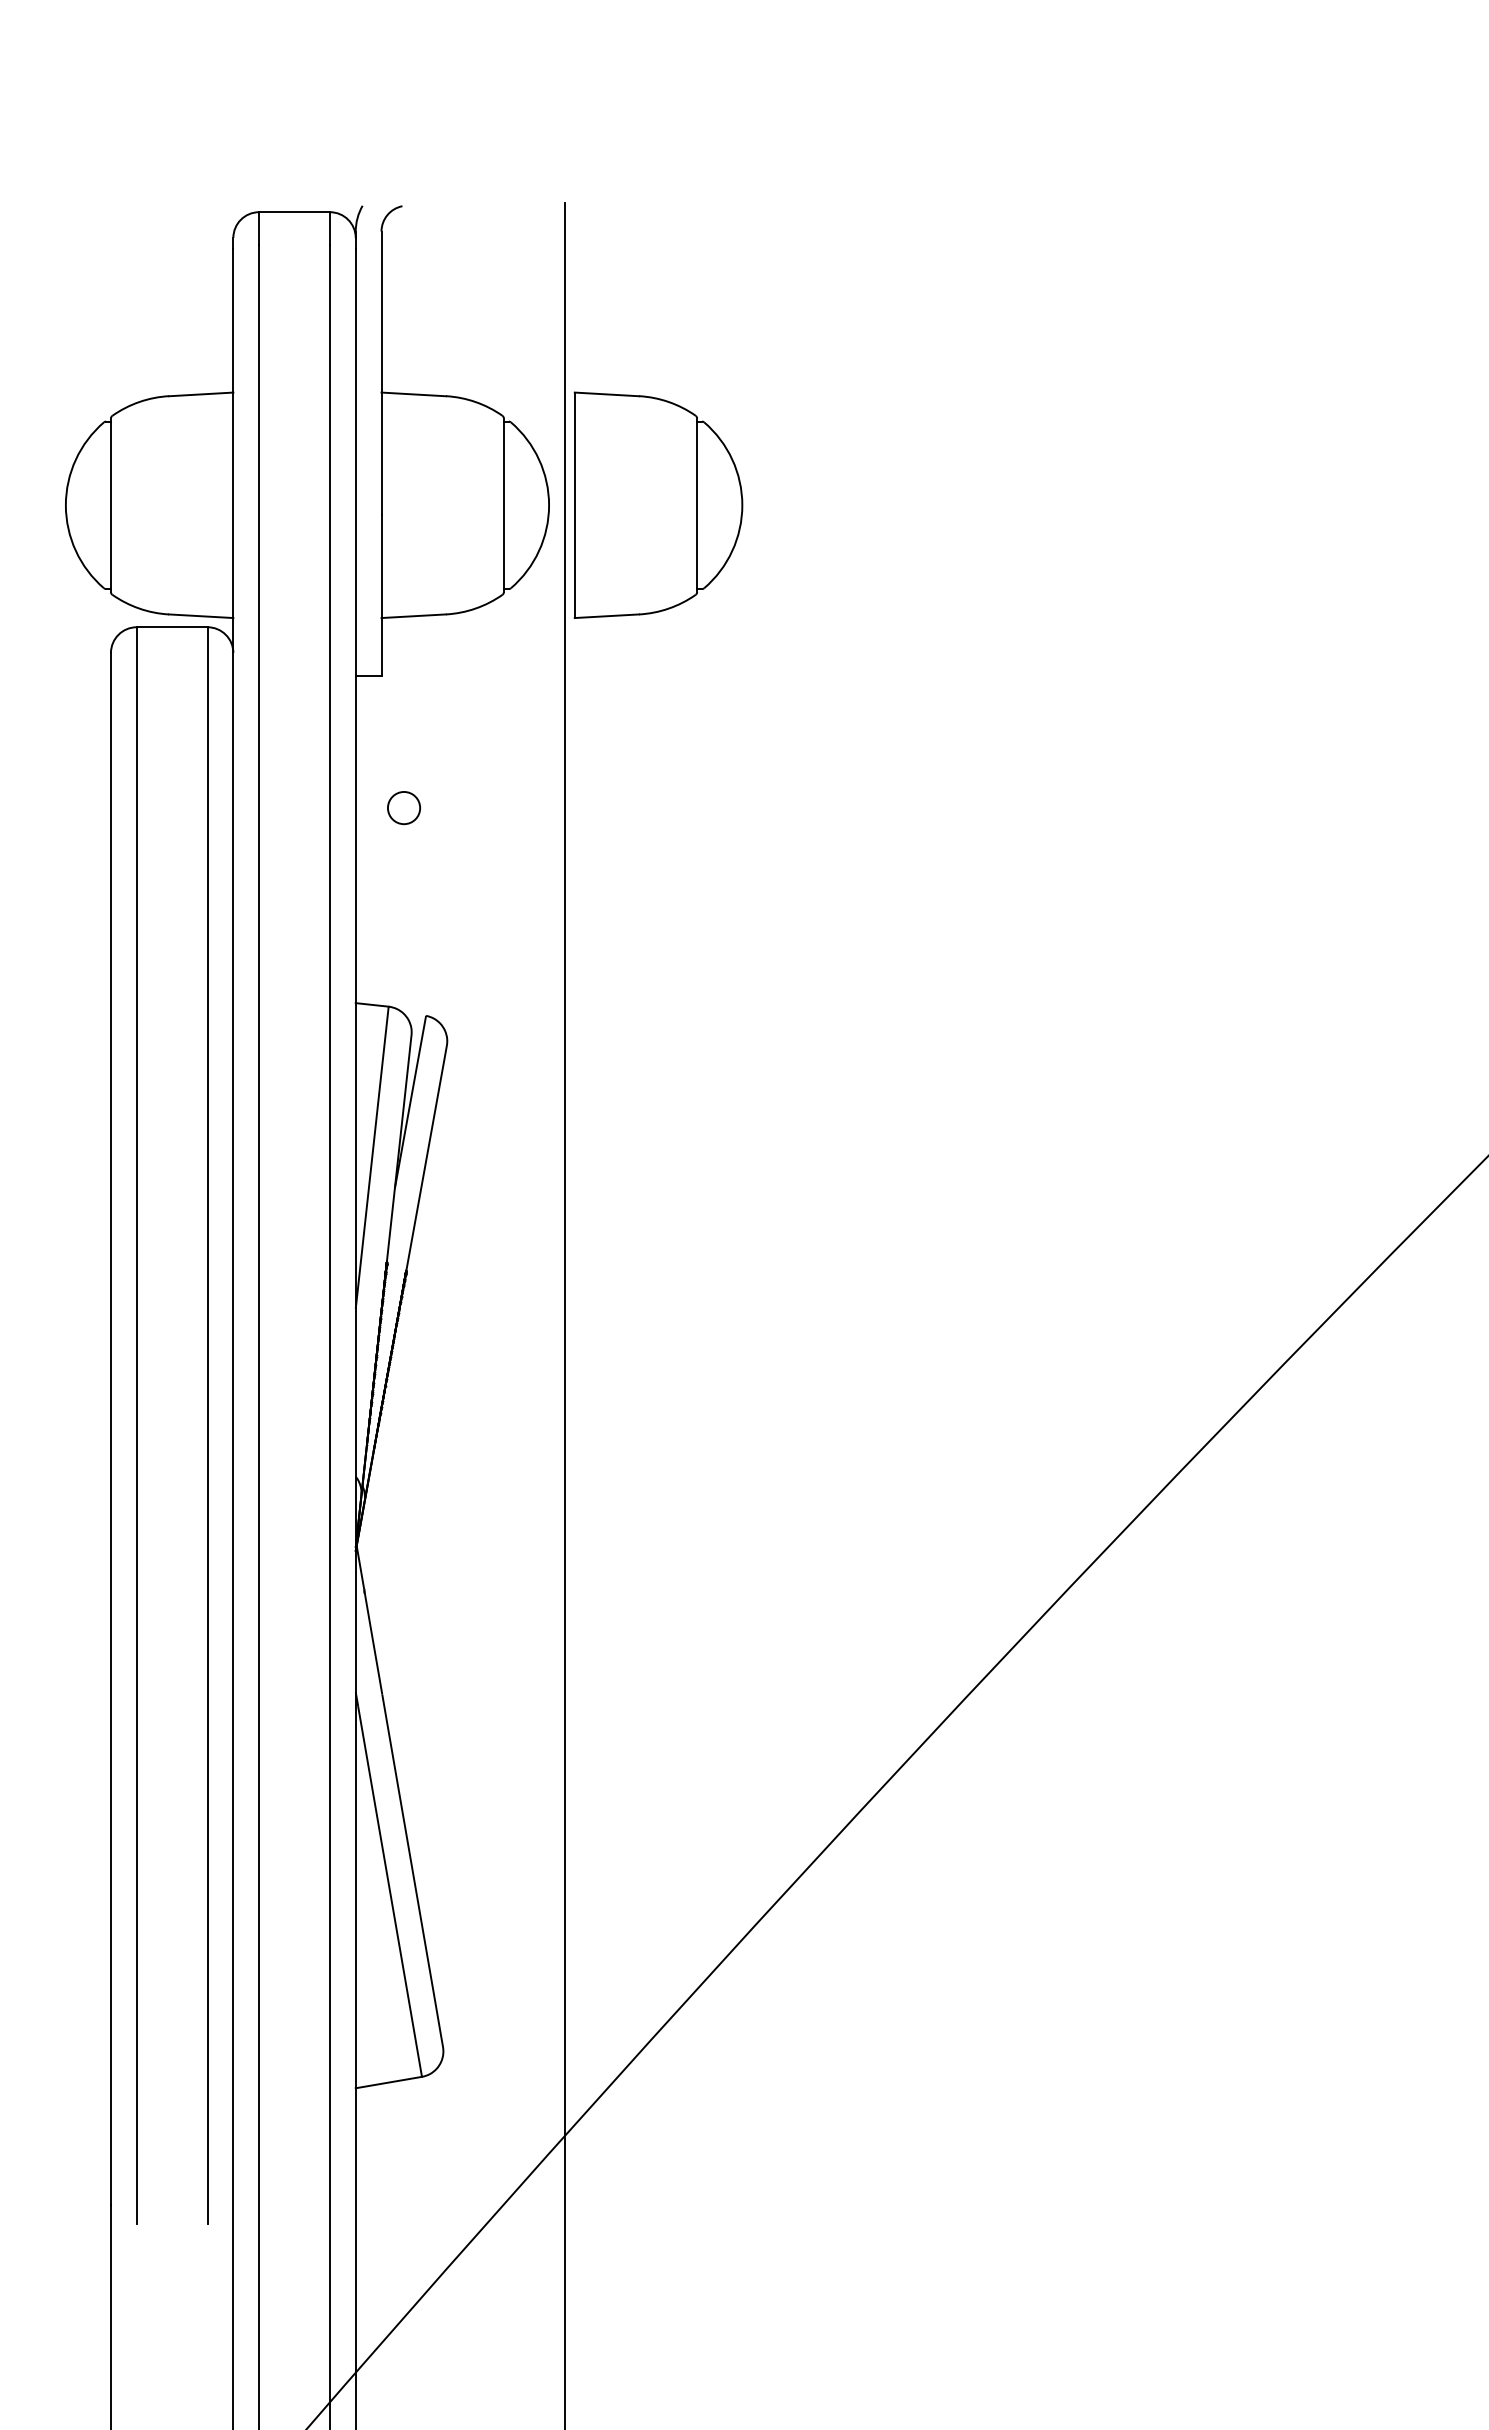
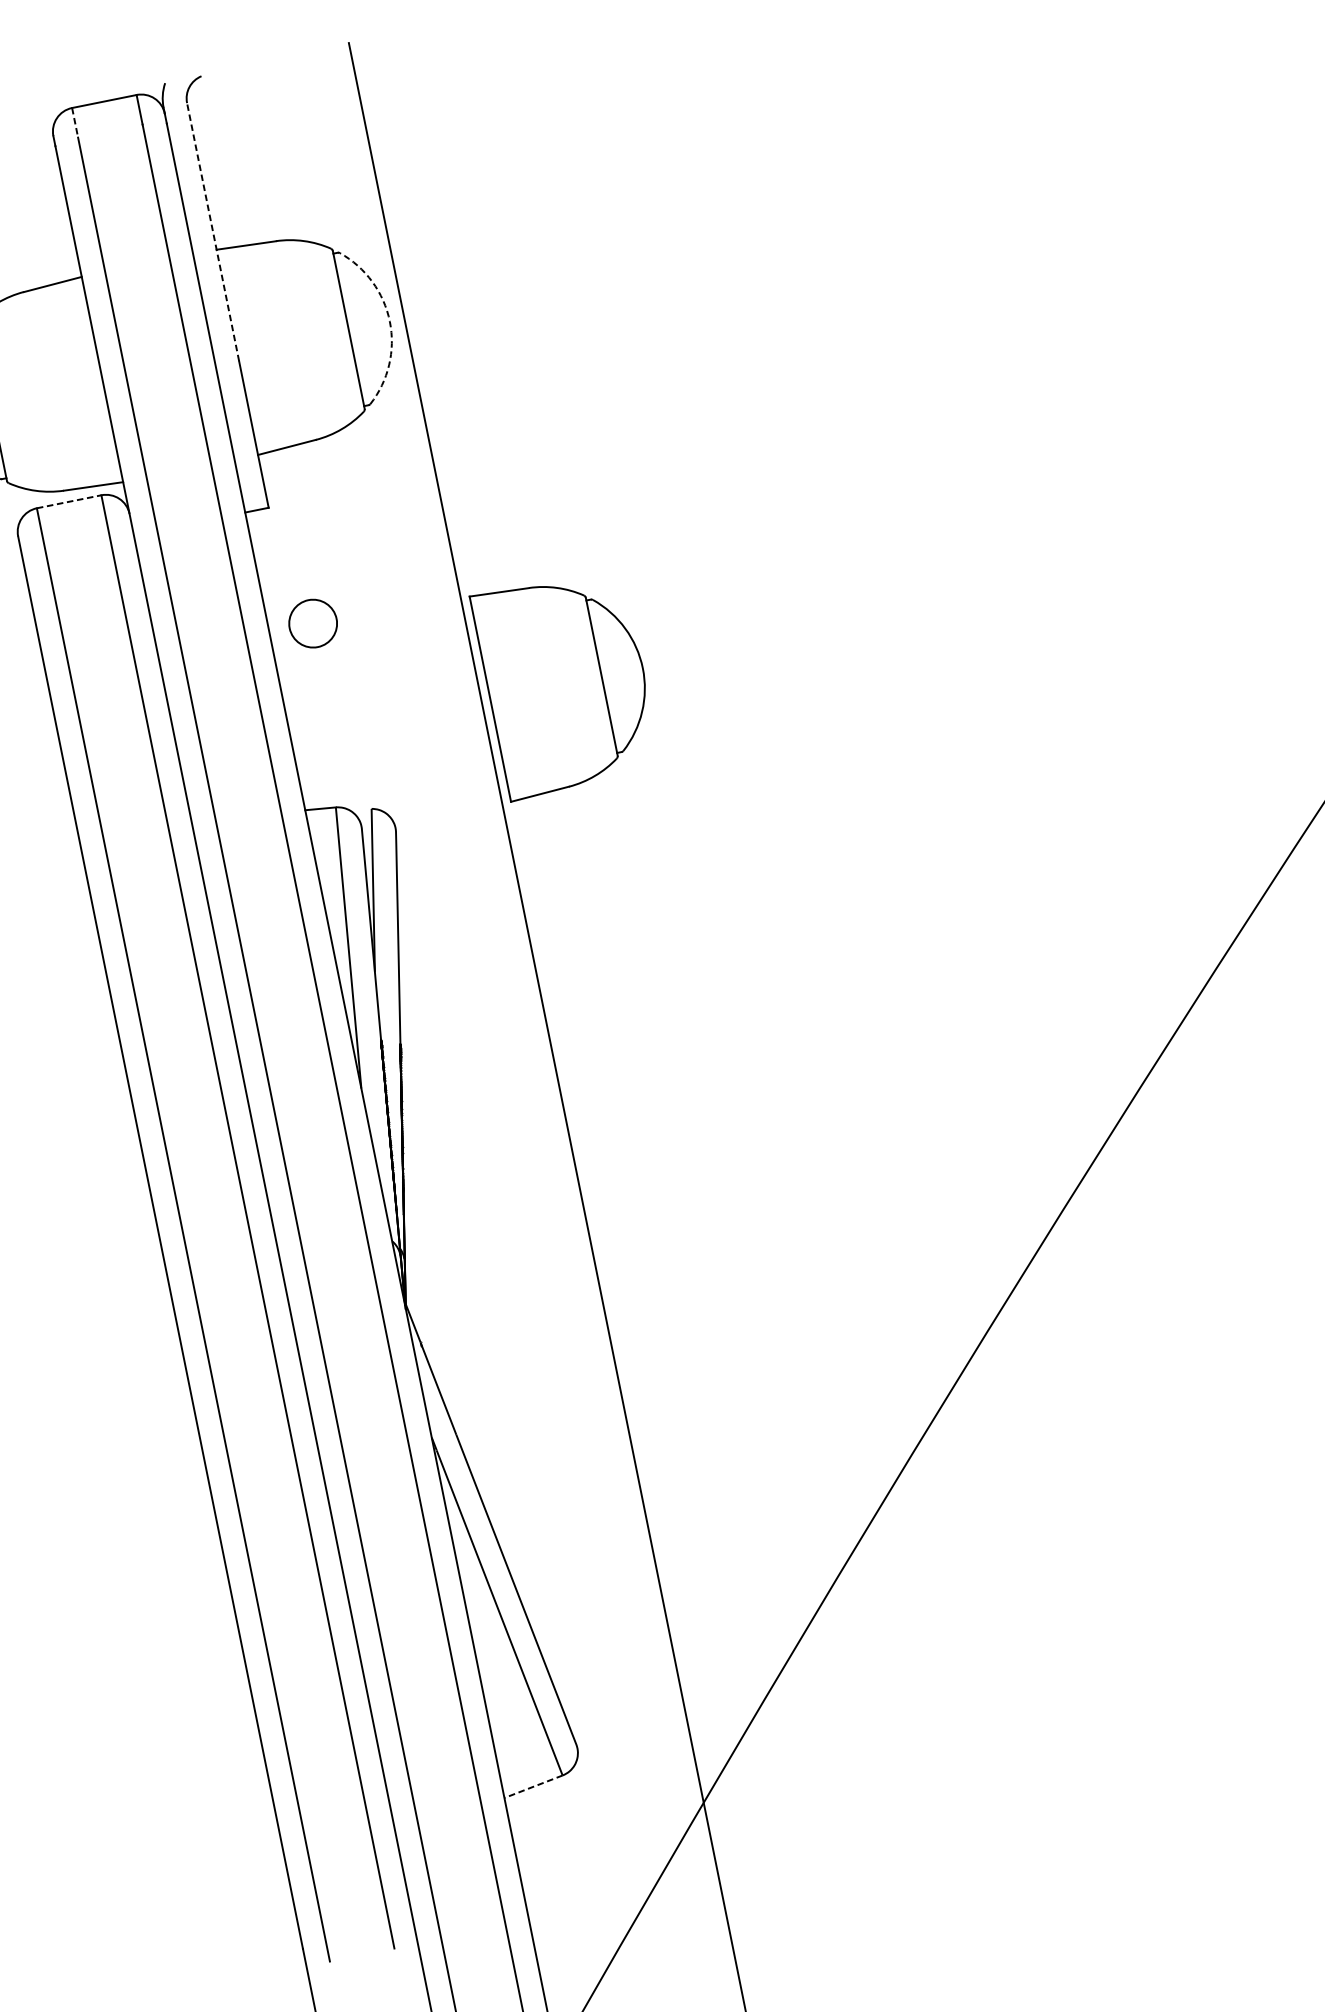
line: (259, 228) -> (75, 122), solid -> dashed
line: (381, 373) -> (213, 232), solid -> dashed
part: (658, 504) -> (566, 683), moved
arc: (549, 505) -> (390, 321), solid -> dashed
line: (172, 627) -> (69, 501), solid -> dashed
circle: (404, 808) -> (313, 624), size x1.6
line: (388, 2082) -> (533, 1786), solid -> dashed

